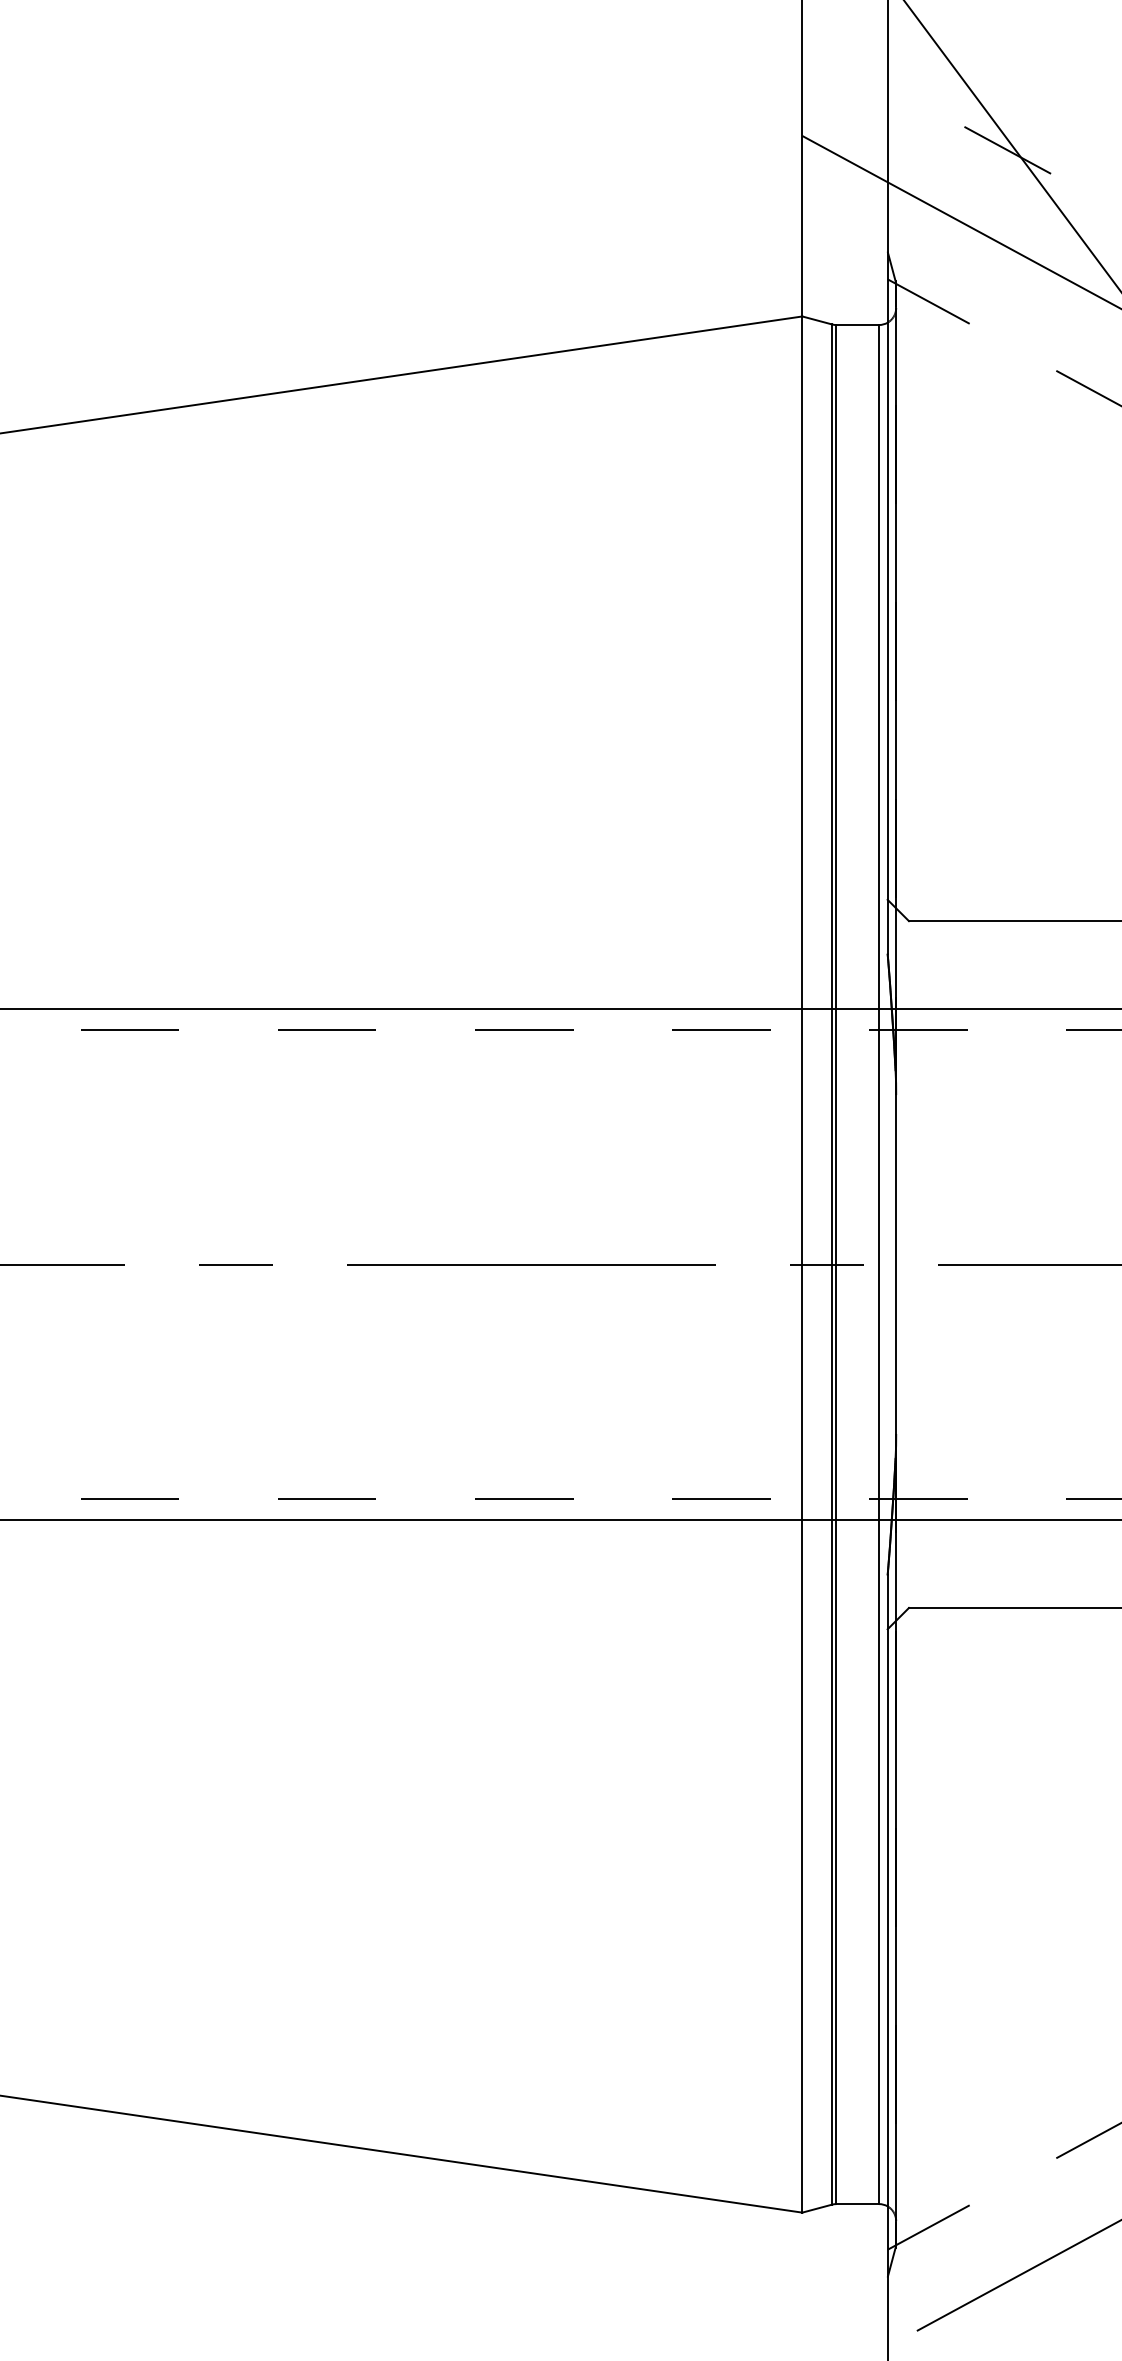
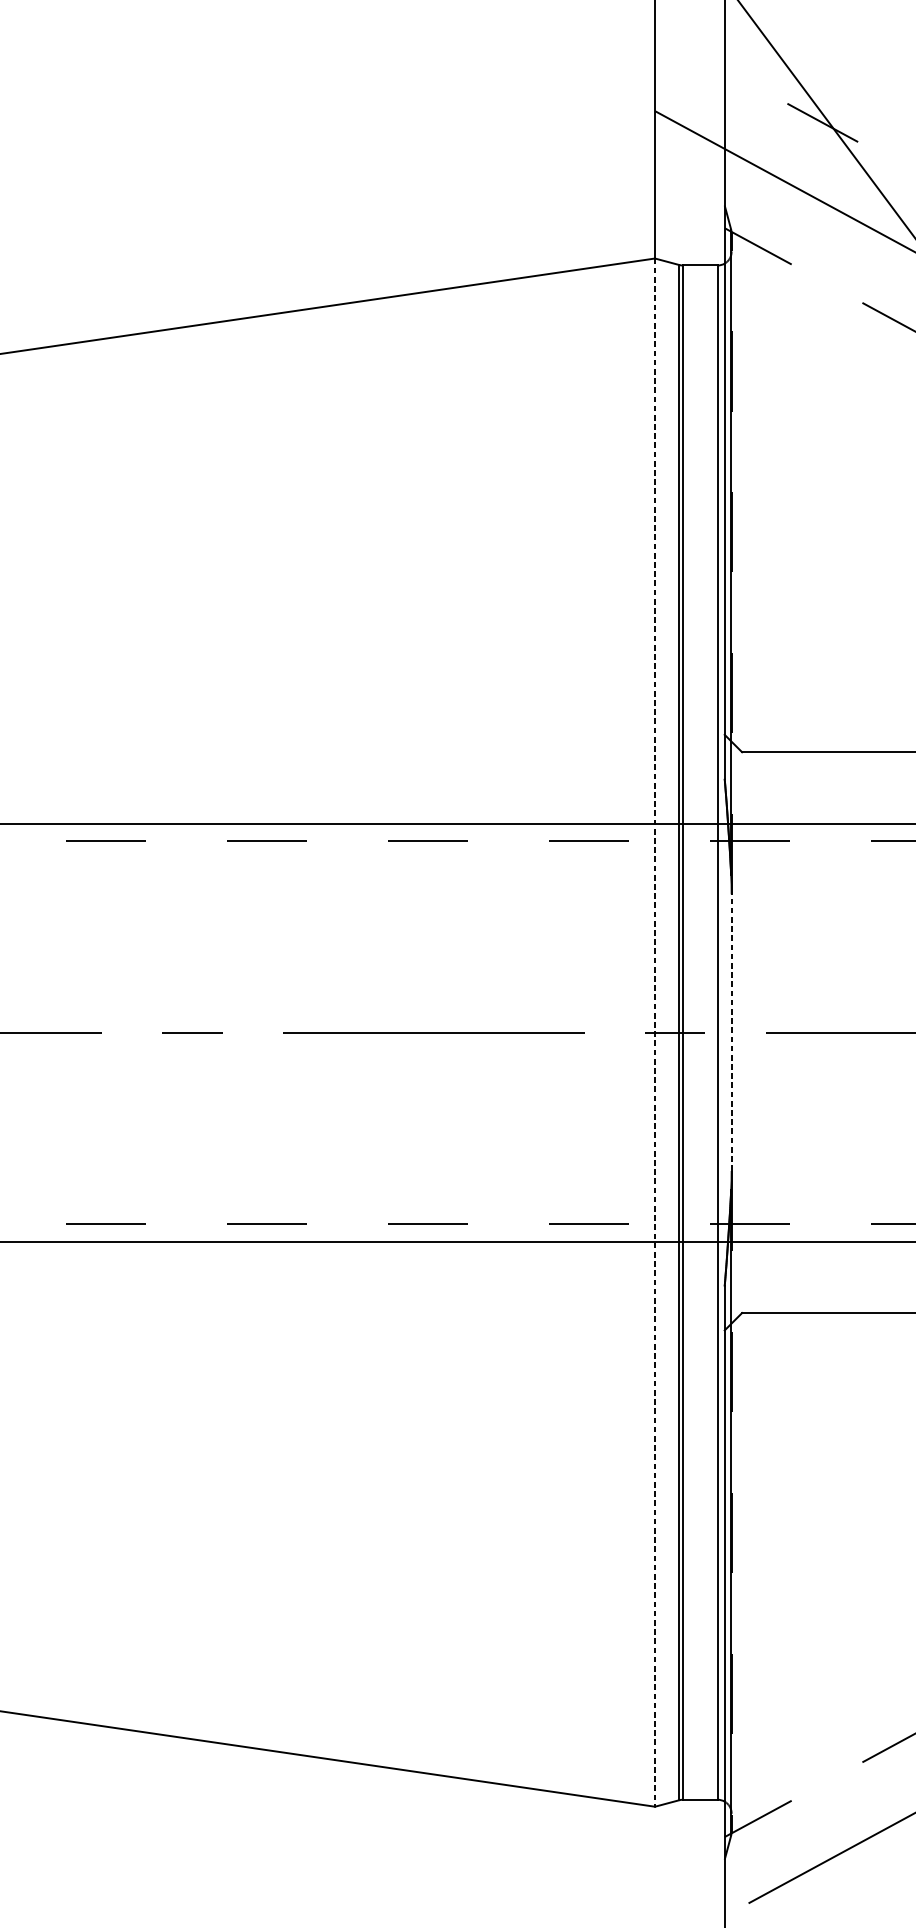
line: (896, 1264) -> (731, 1032), solid -> dashed
line: (802, 1265) -> (655, 1033), solid -> dashed

